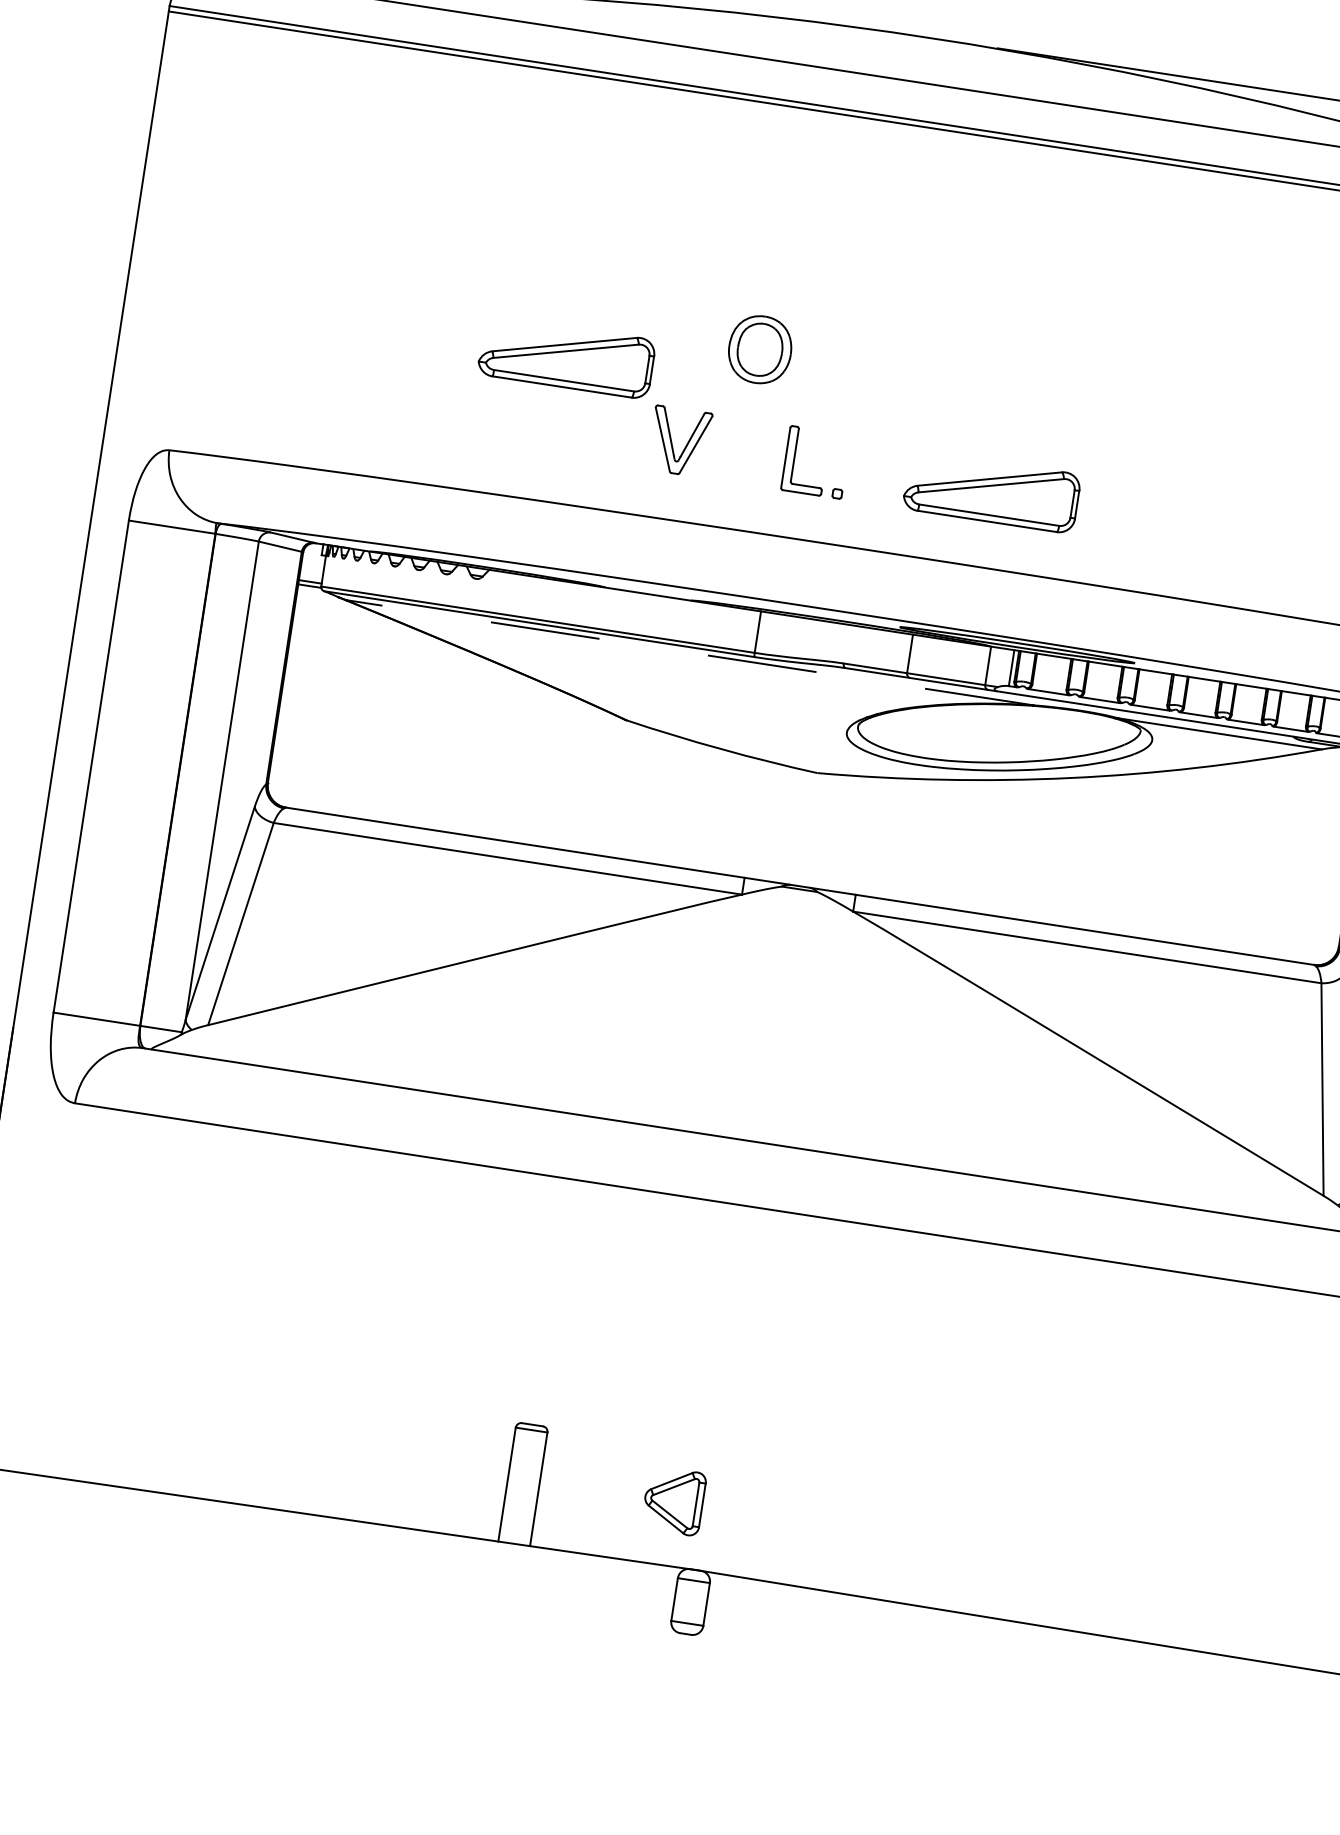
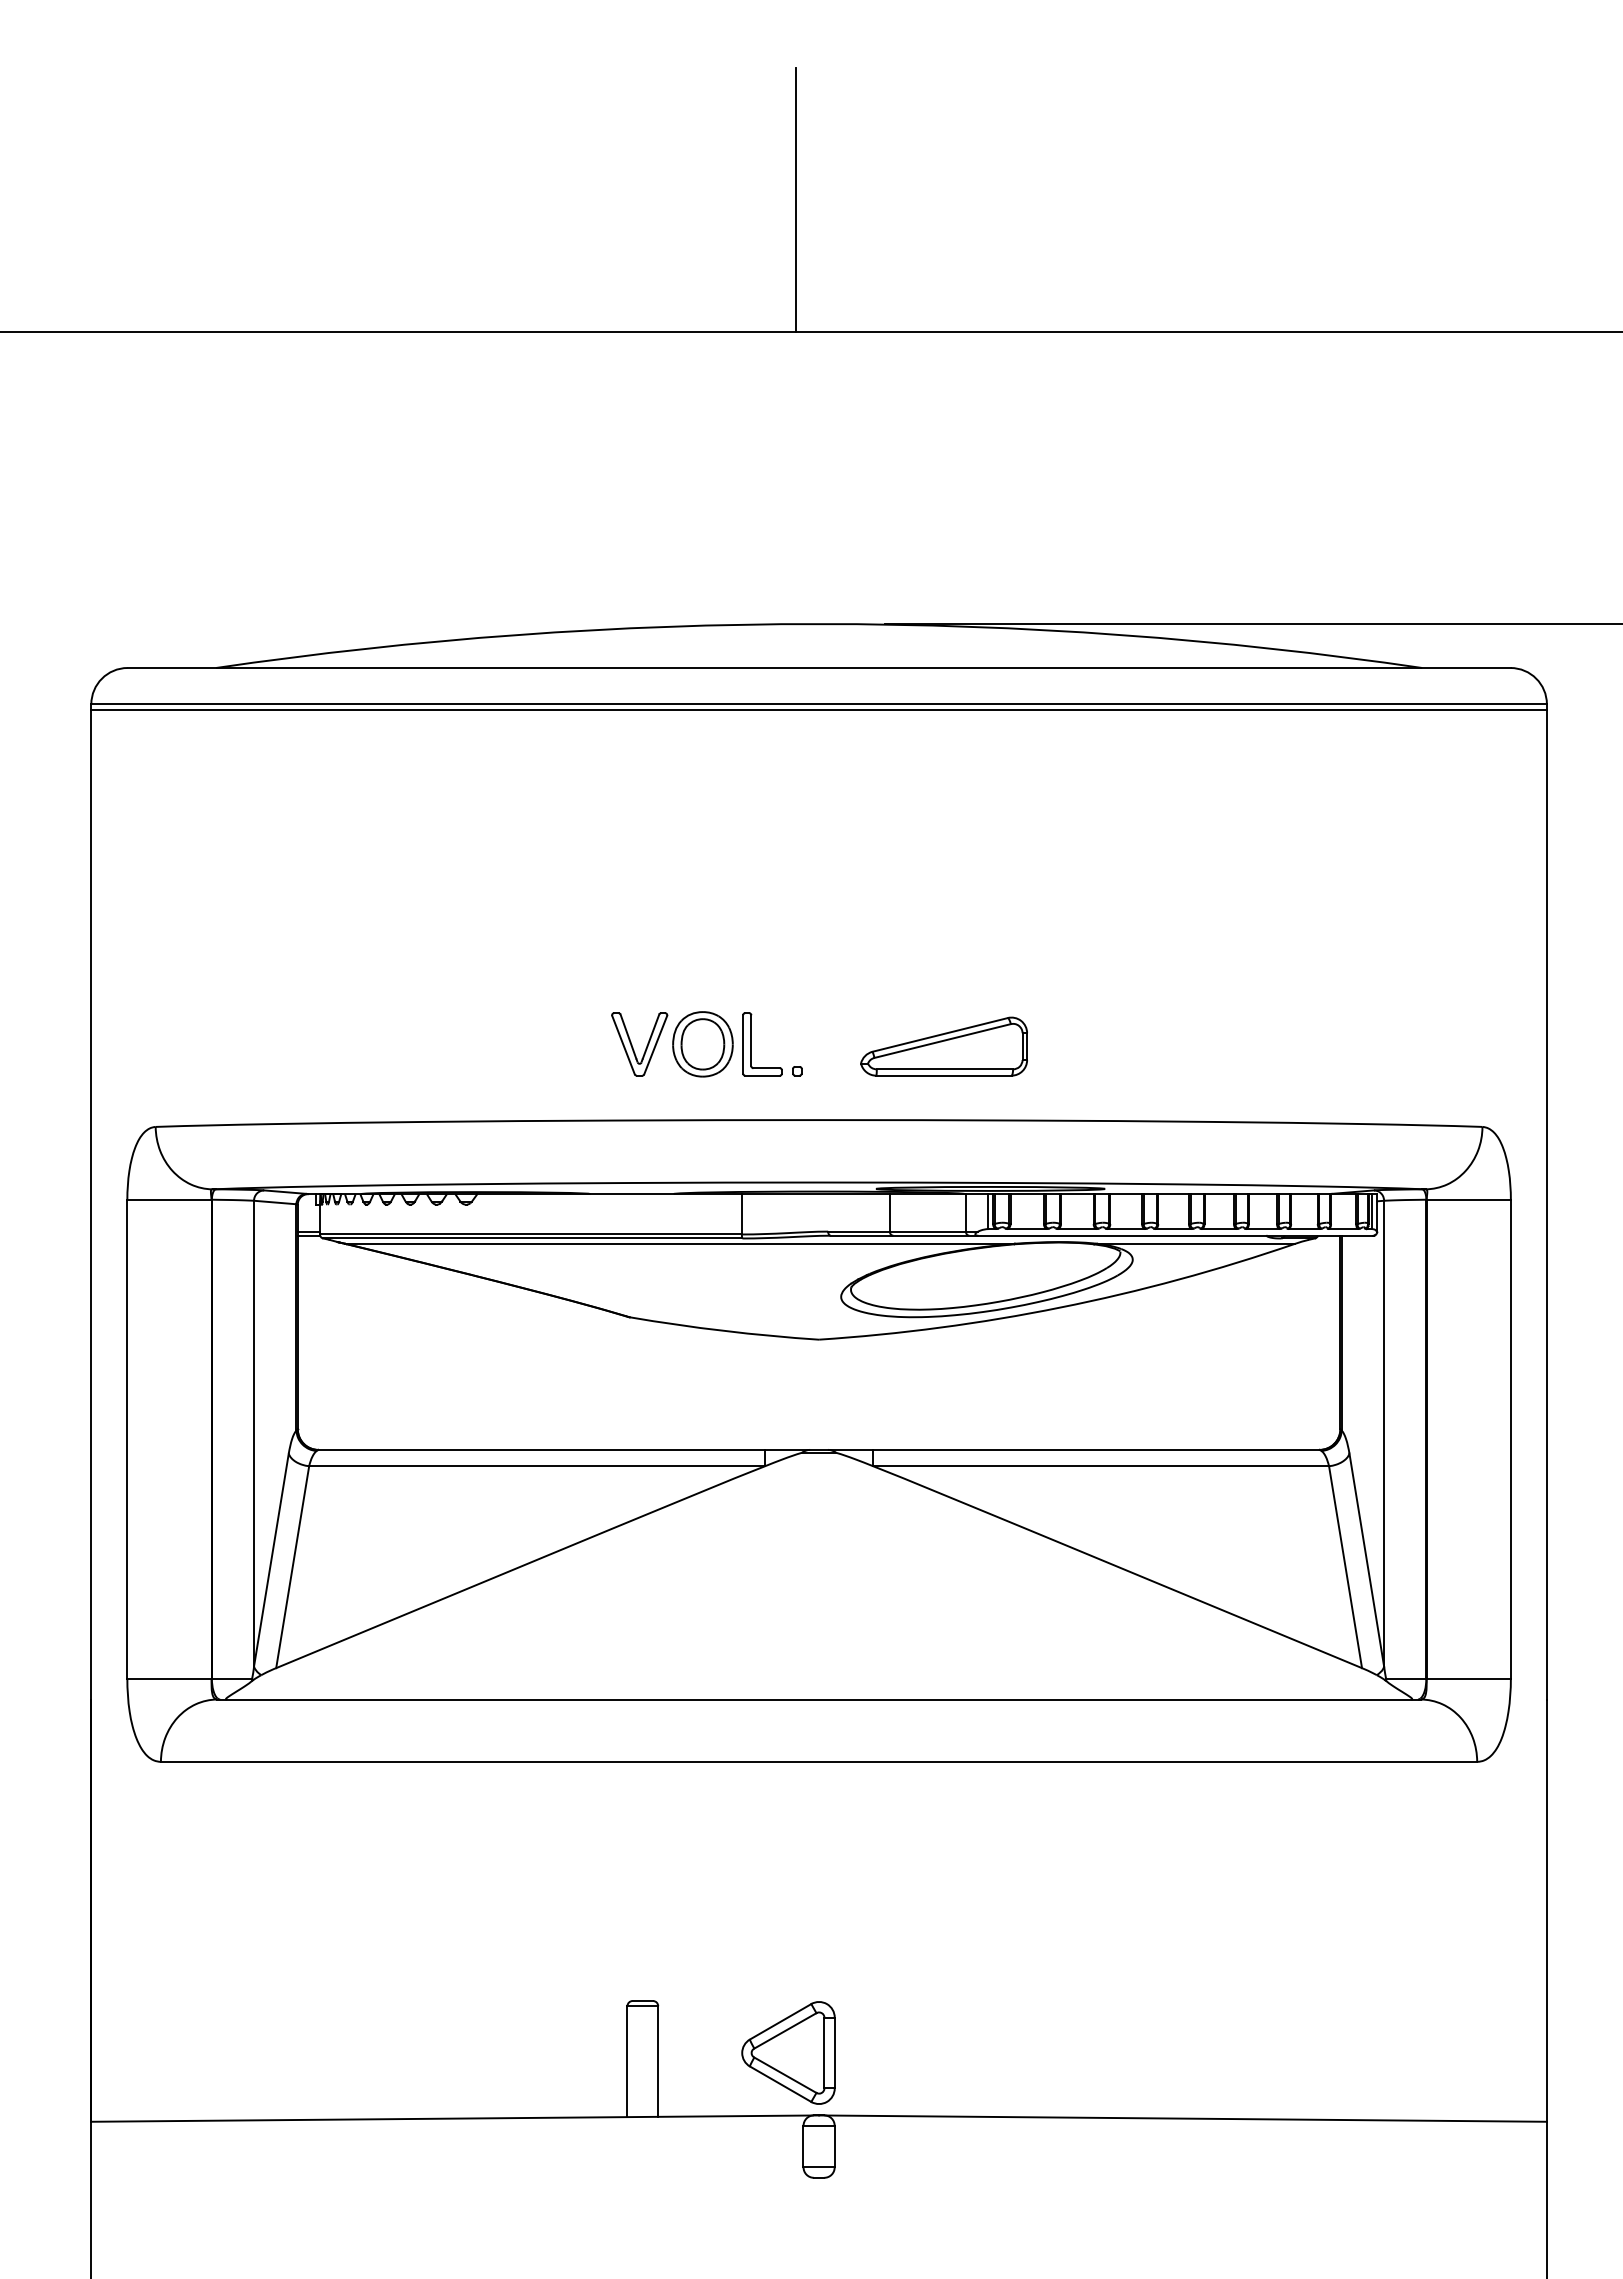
part: (759, 349) -> (702, 1044), moved
part: (566, 357) -> (519, 980), removed
line: (690, 652) -> (680, 1243), dashed -> solid
part: (674, 1500) -> (788, 2052), size x1.67

